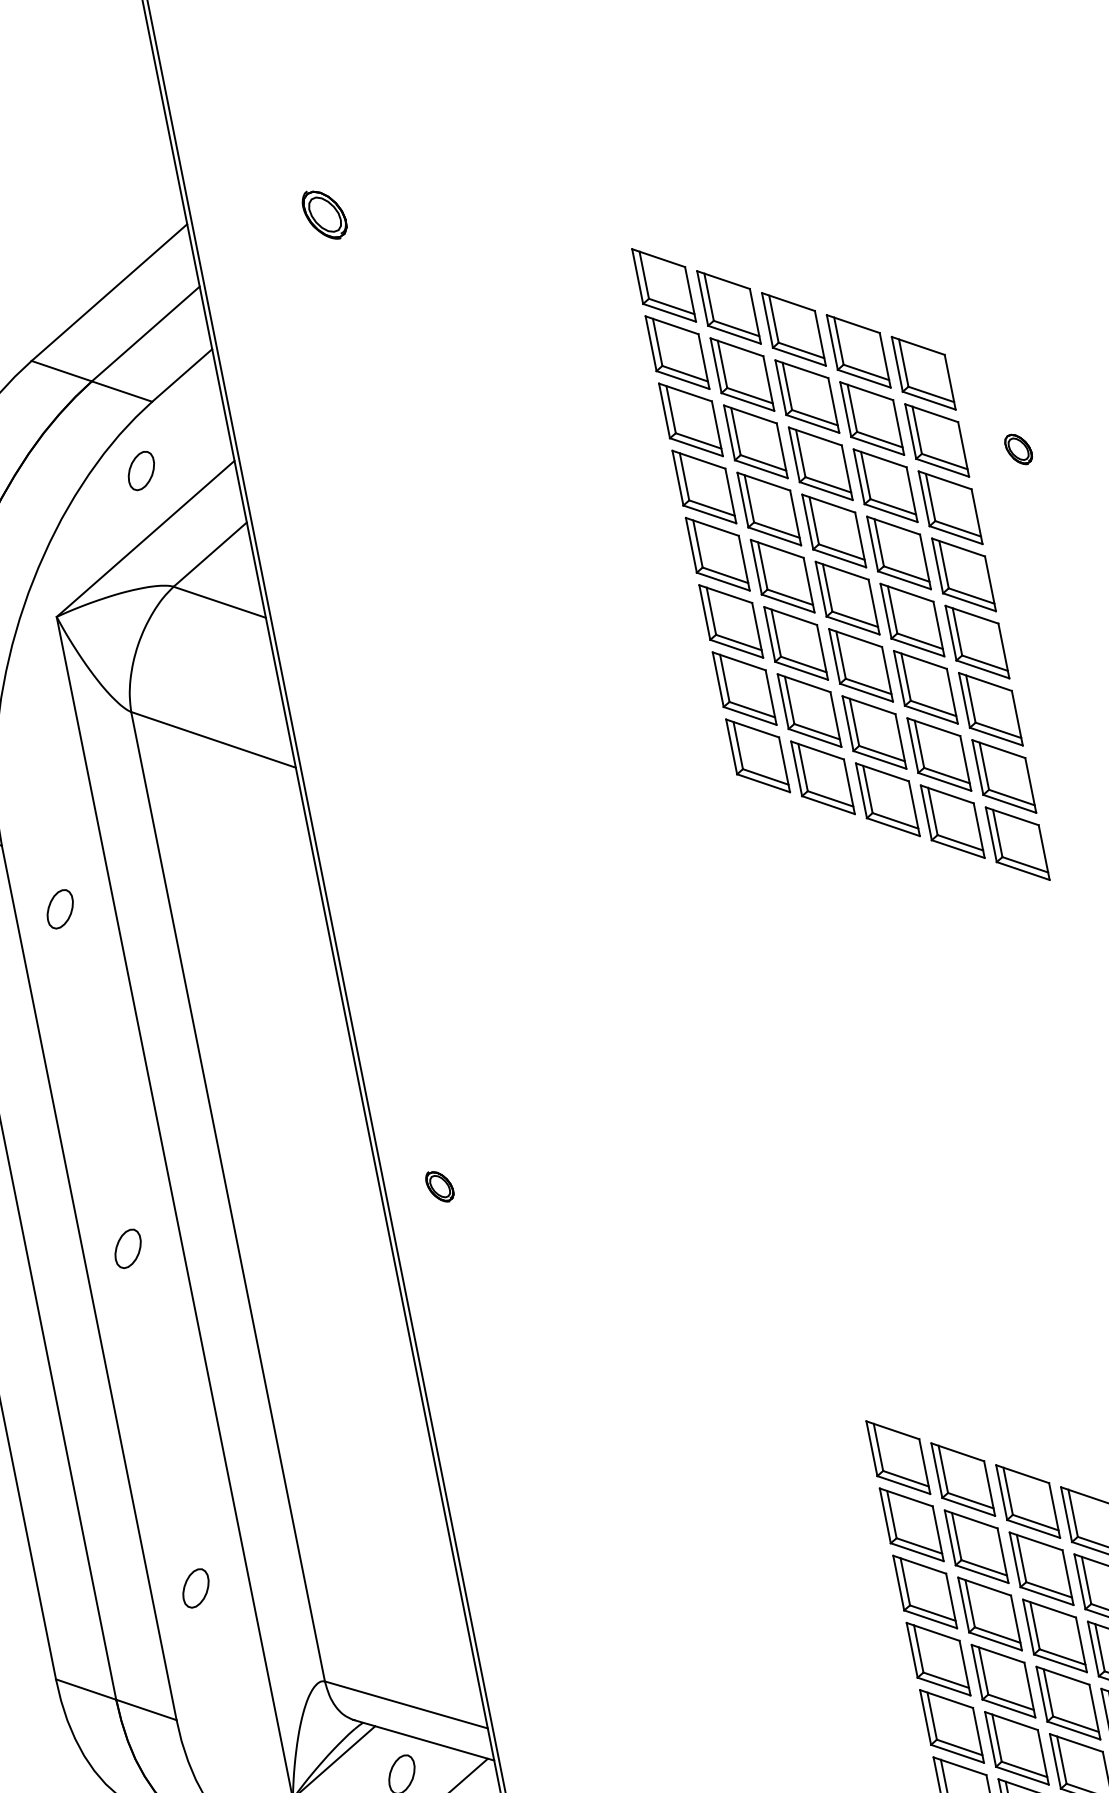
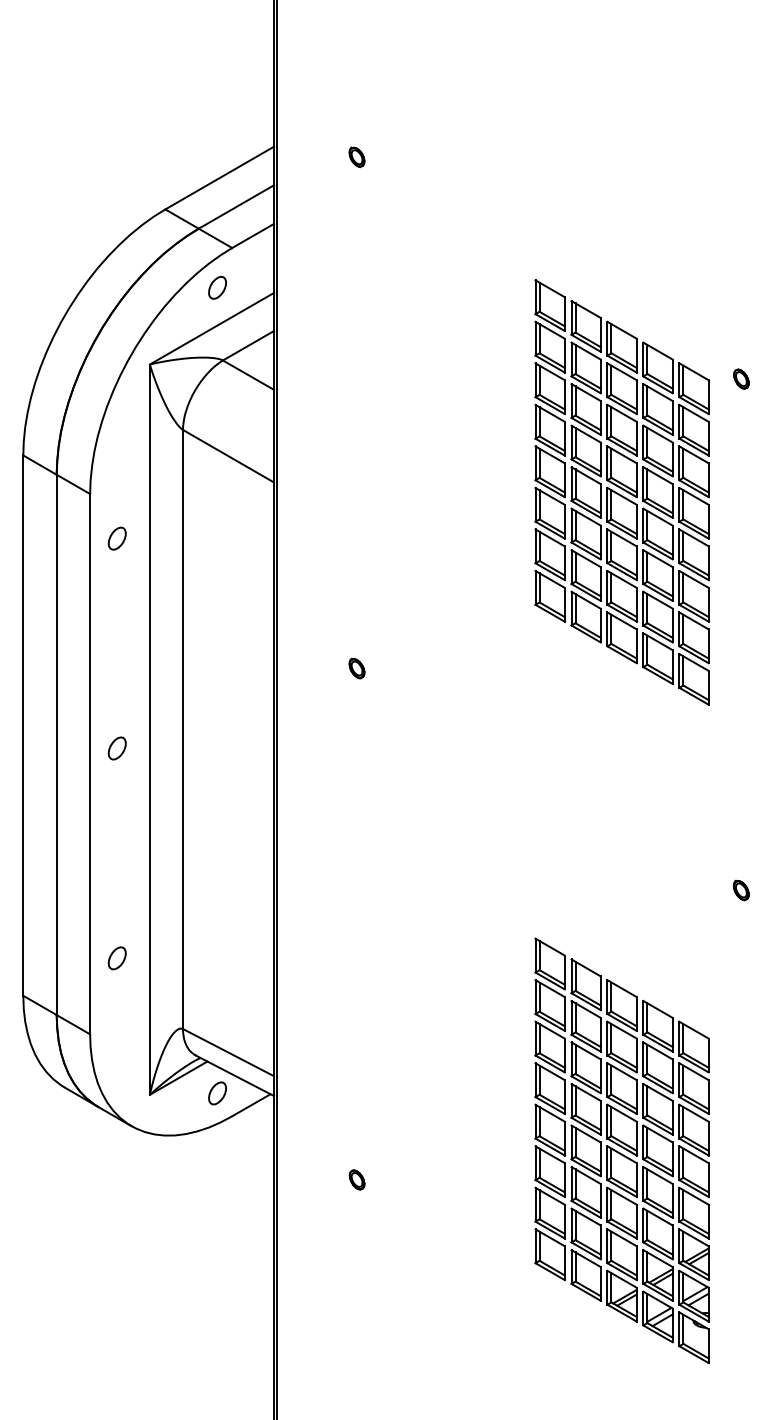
part: (323, 213) -> (356, 156), size x0.62
part: (839, 564) -> (621, 492), moved
part: (439, 1186) -> (356, 668), moved

